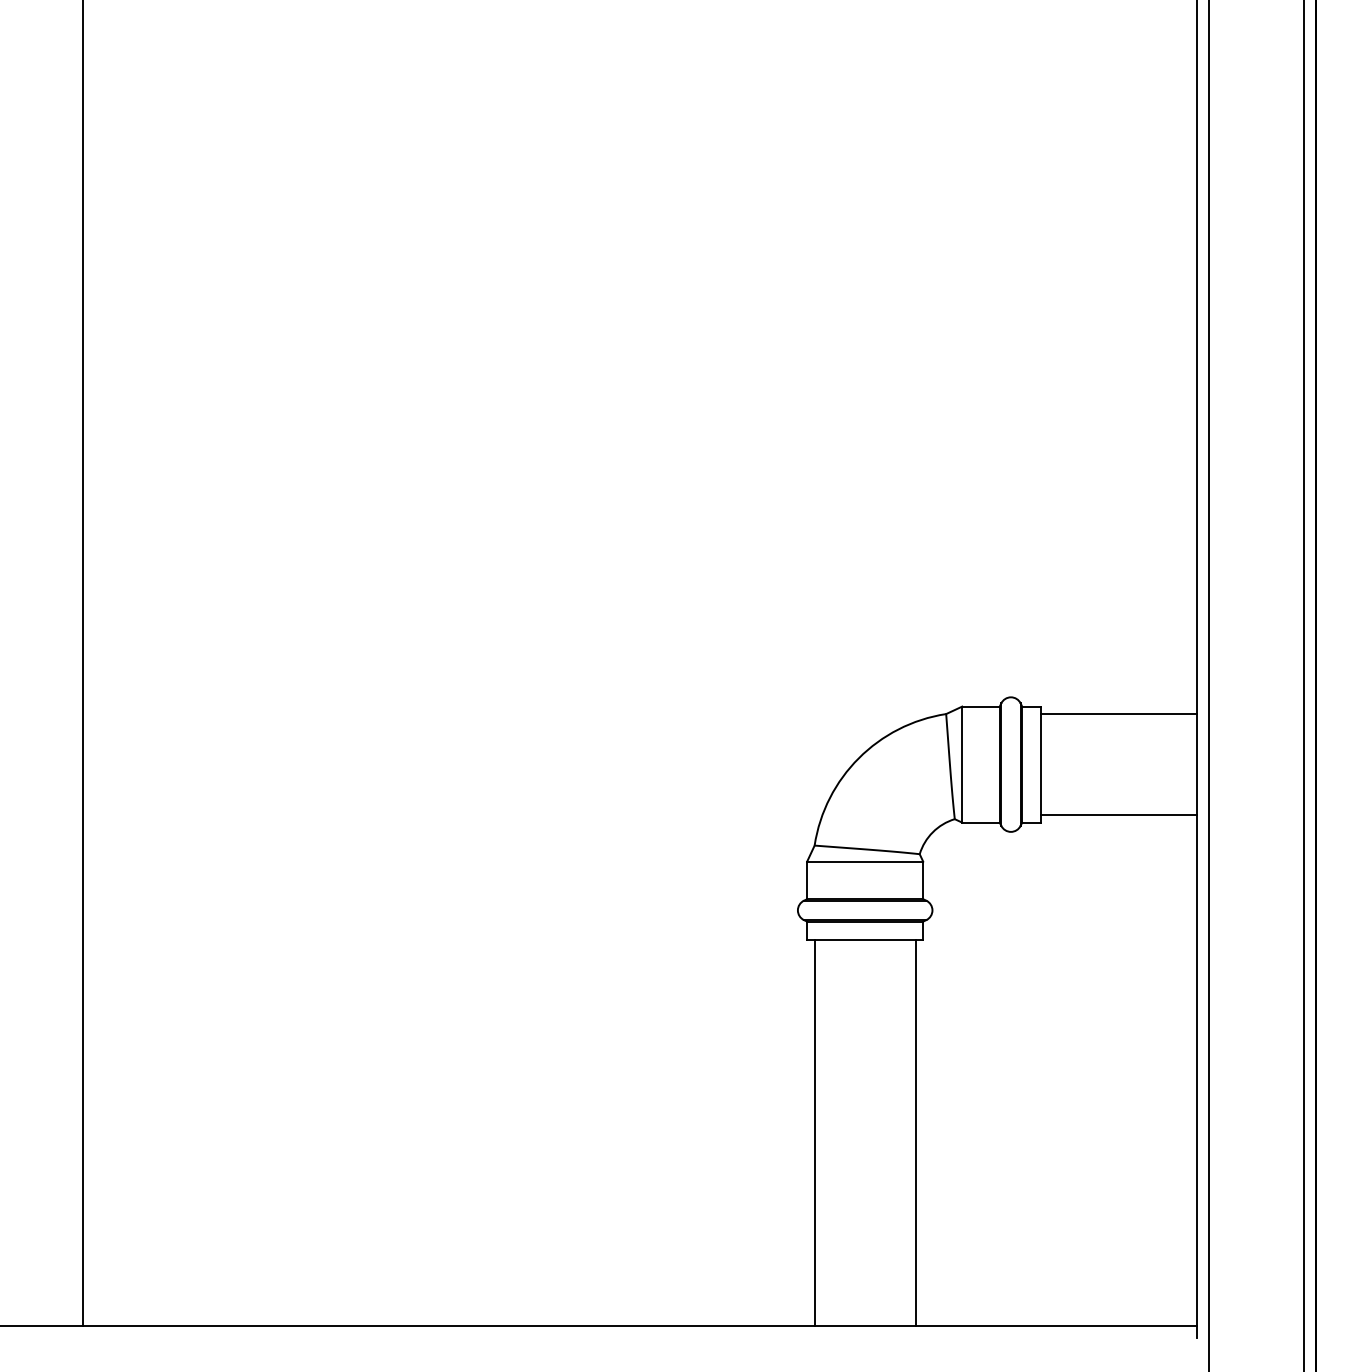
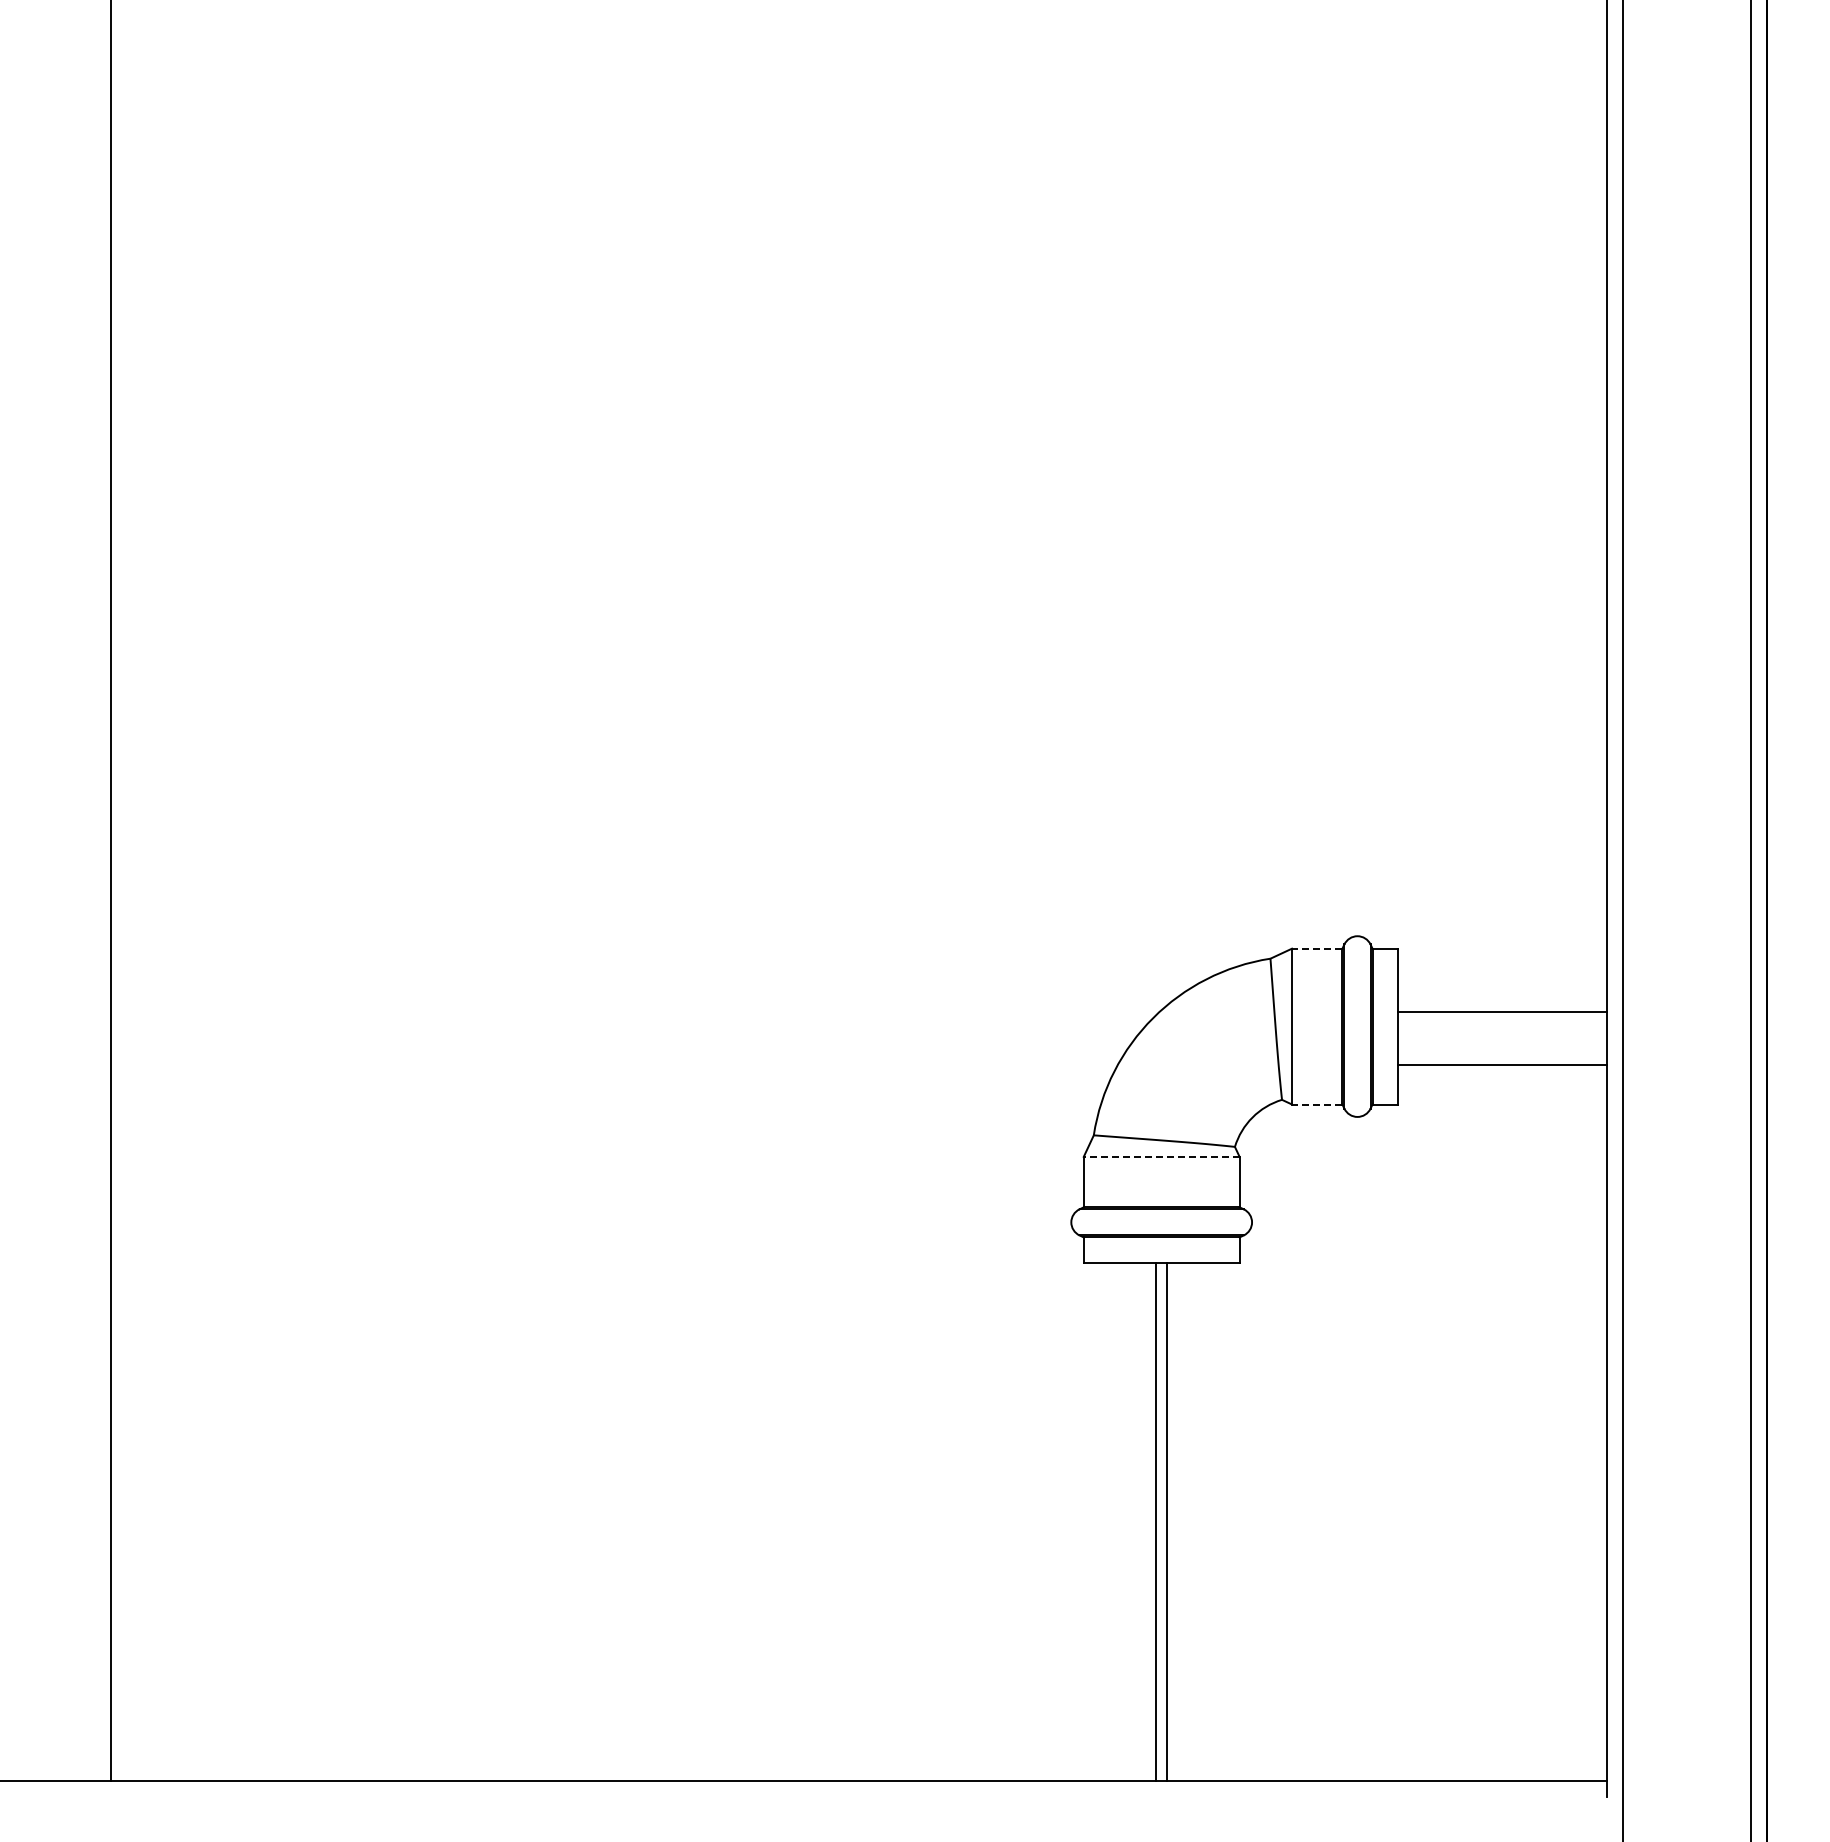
line: (980, 706) -> (1316, 948), solid -> dashed
line: (1118, 713) -> (1501, 1064), moved
line: (1118, 815) -> (1501, 1012), moved
line: (980, 822) -> (1316, 1104), solid -> dashed
line: (865, 861) -> (1161, 1156), solid -> dashed
line: (815, 1133) -> (1156, 1521), moved
line: (915, 1133) -> (1167, 1521), moved

